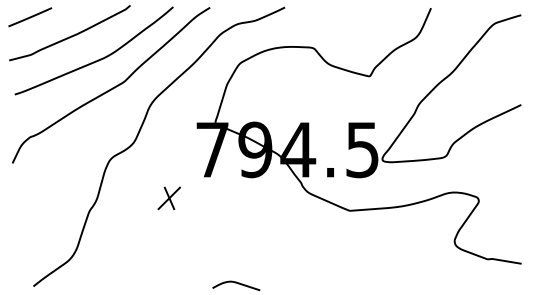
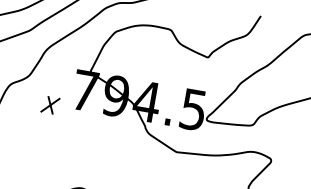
part: (168, 198) -> (49, 105), moved

